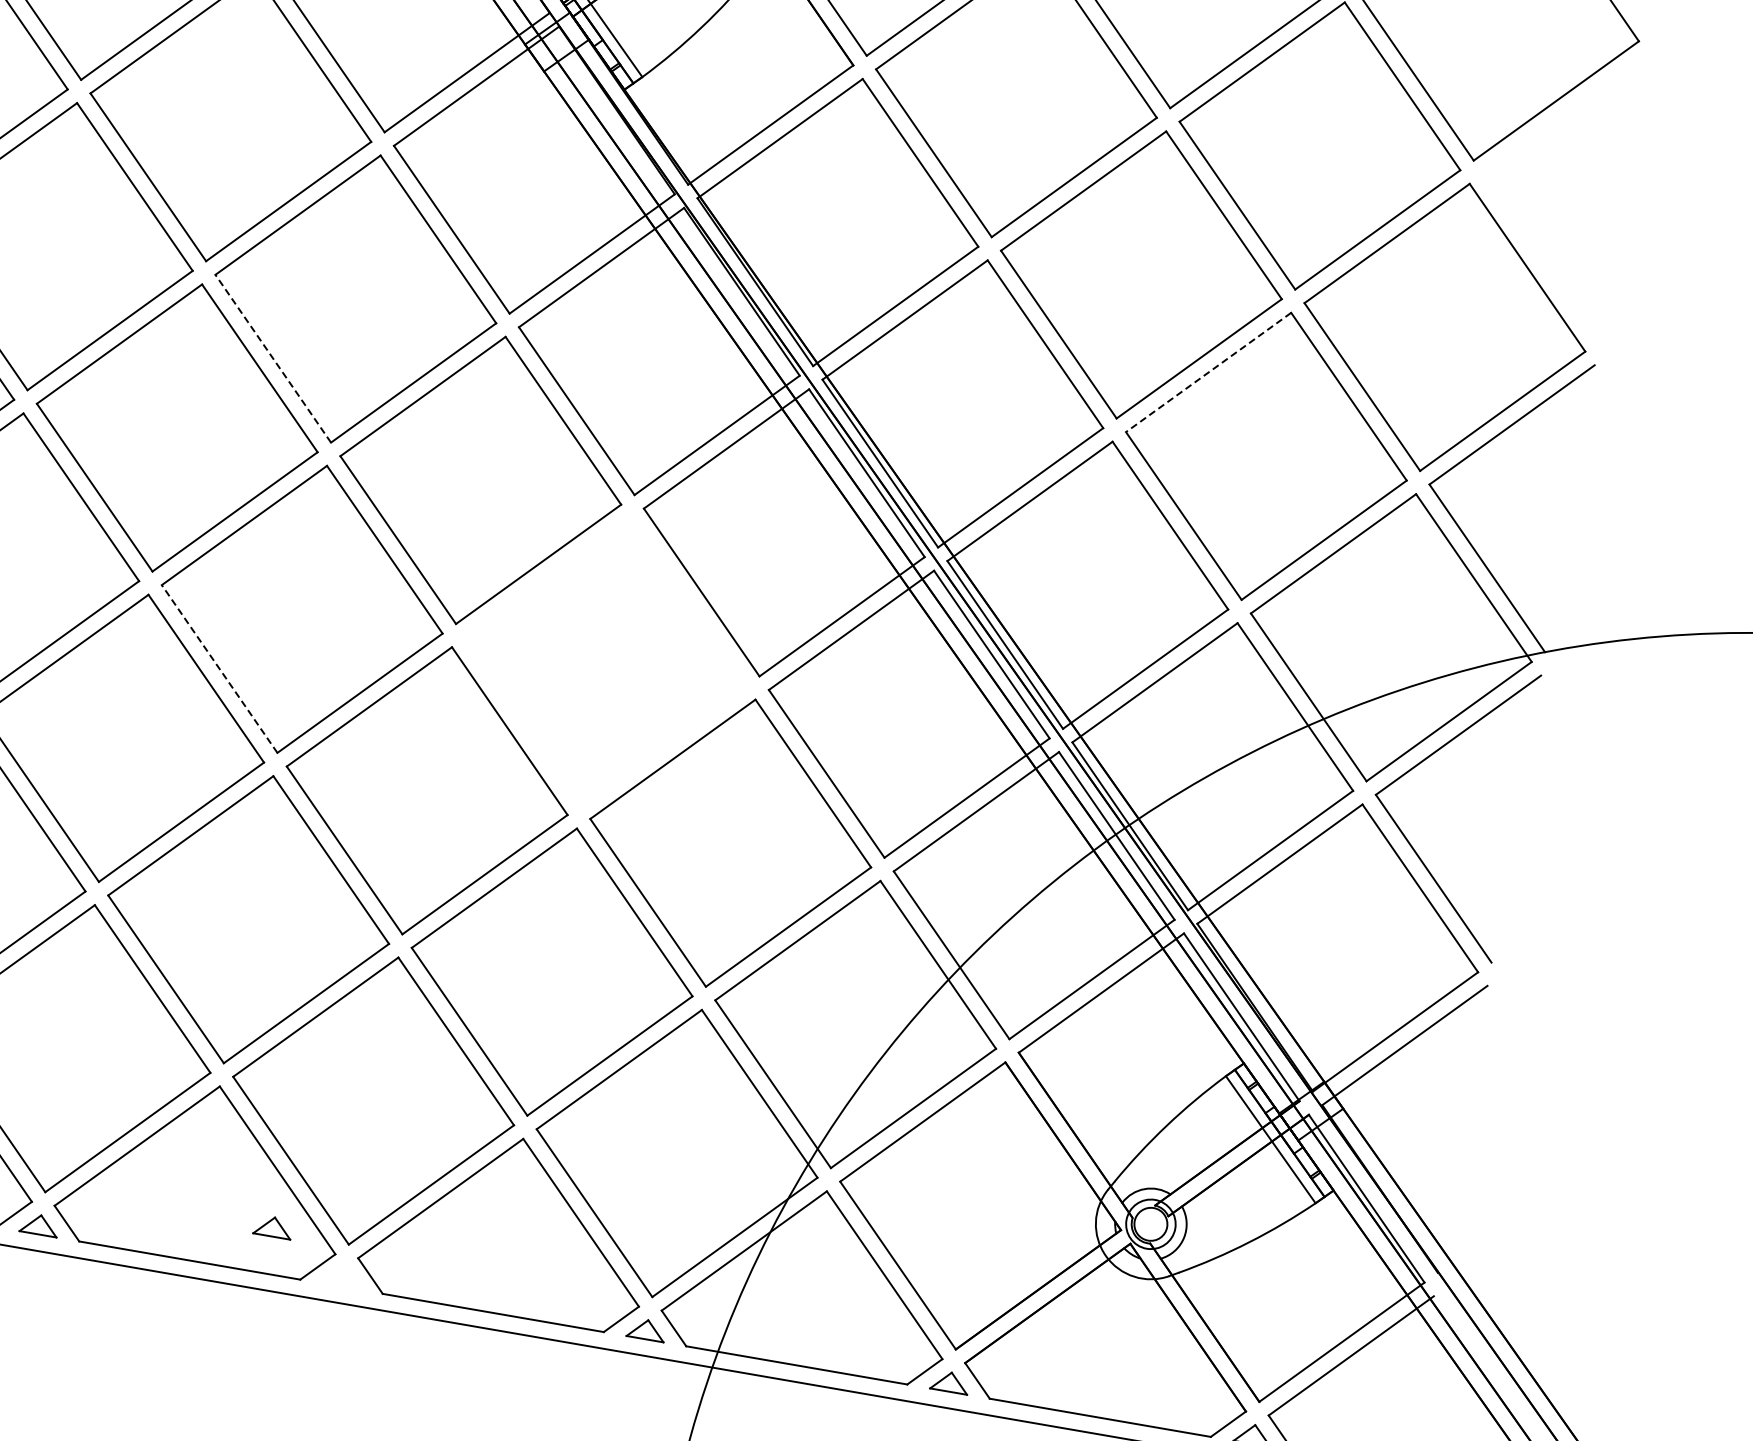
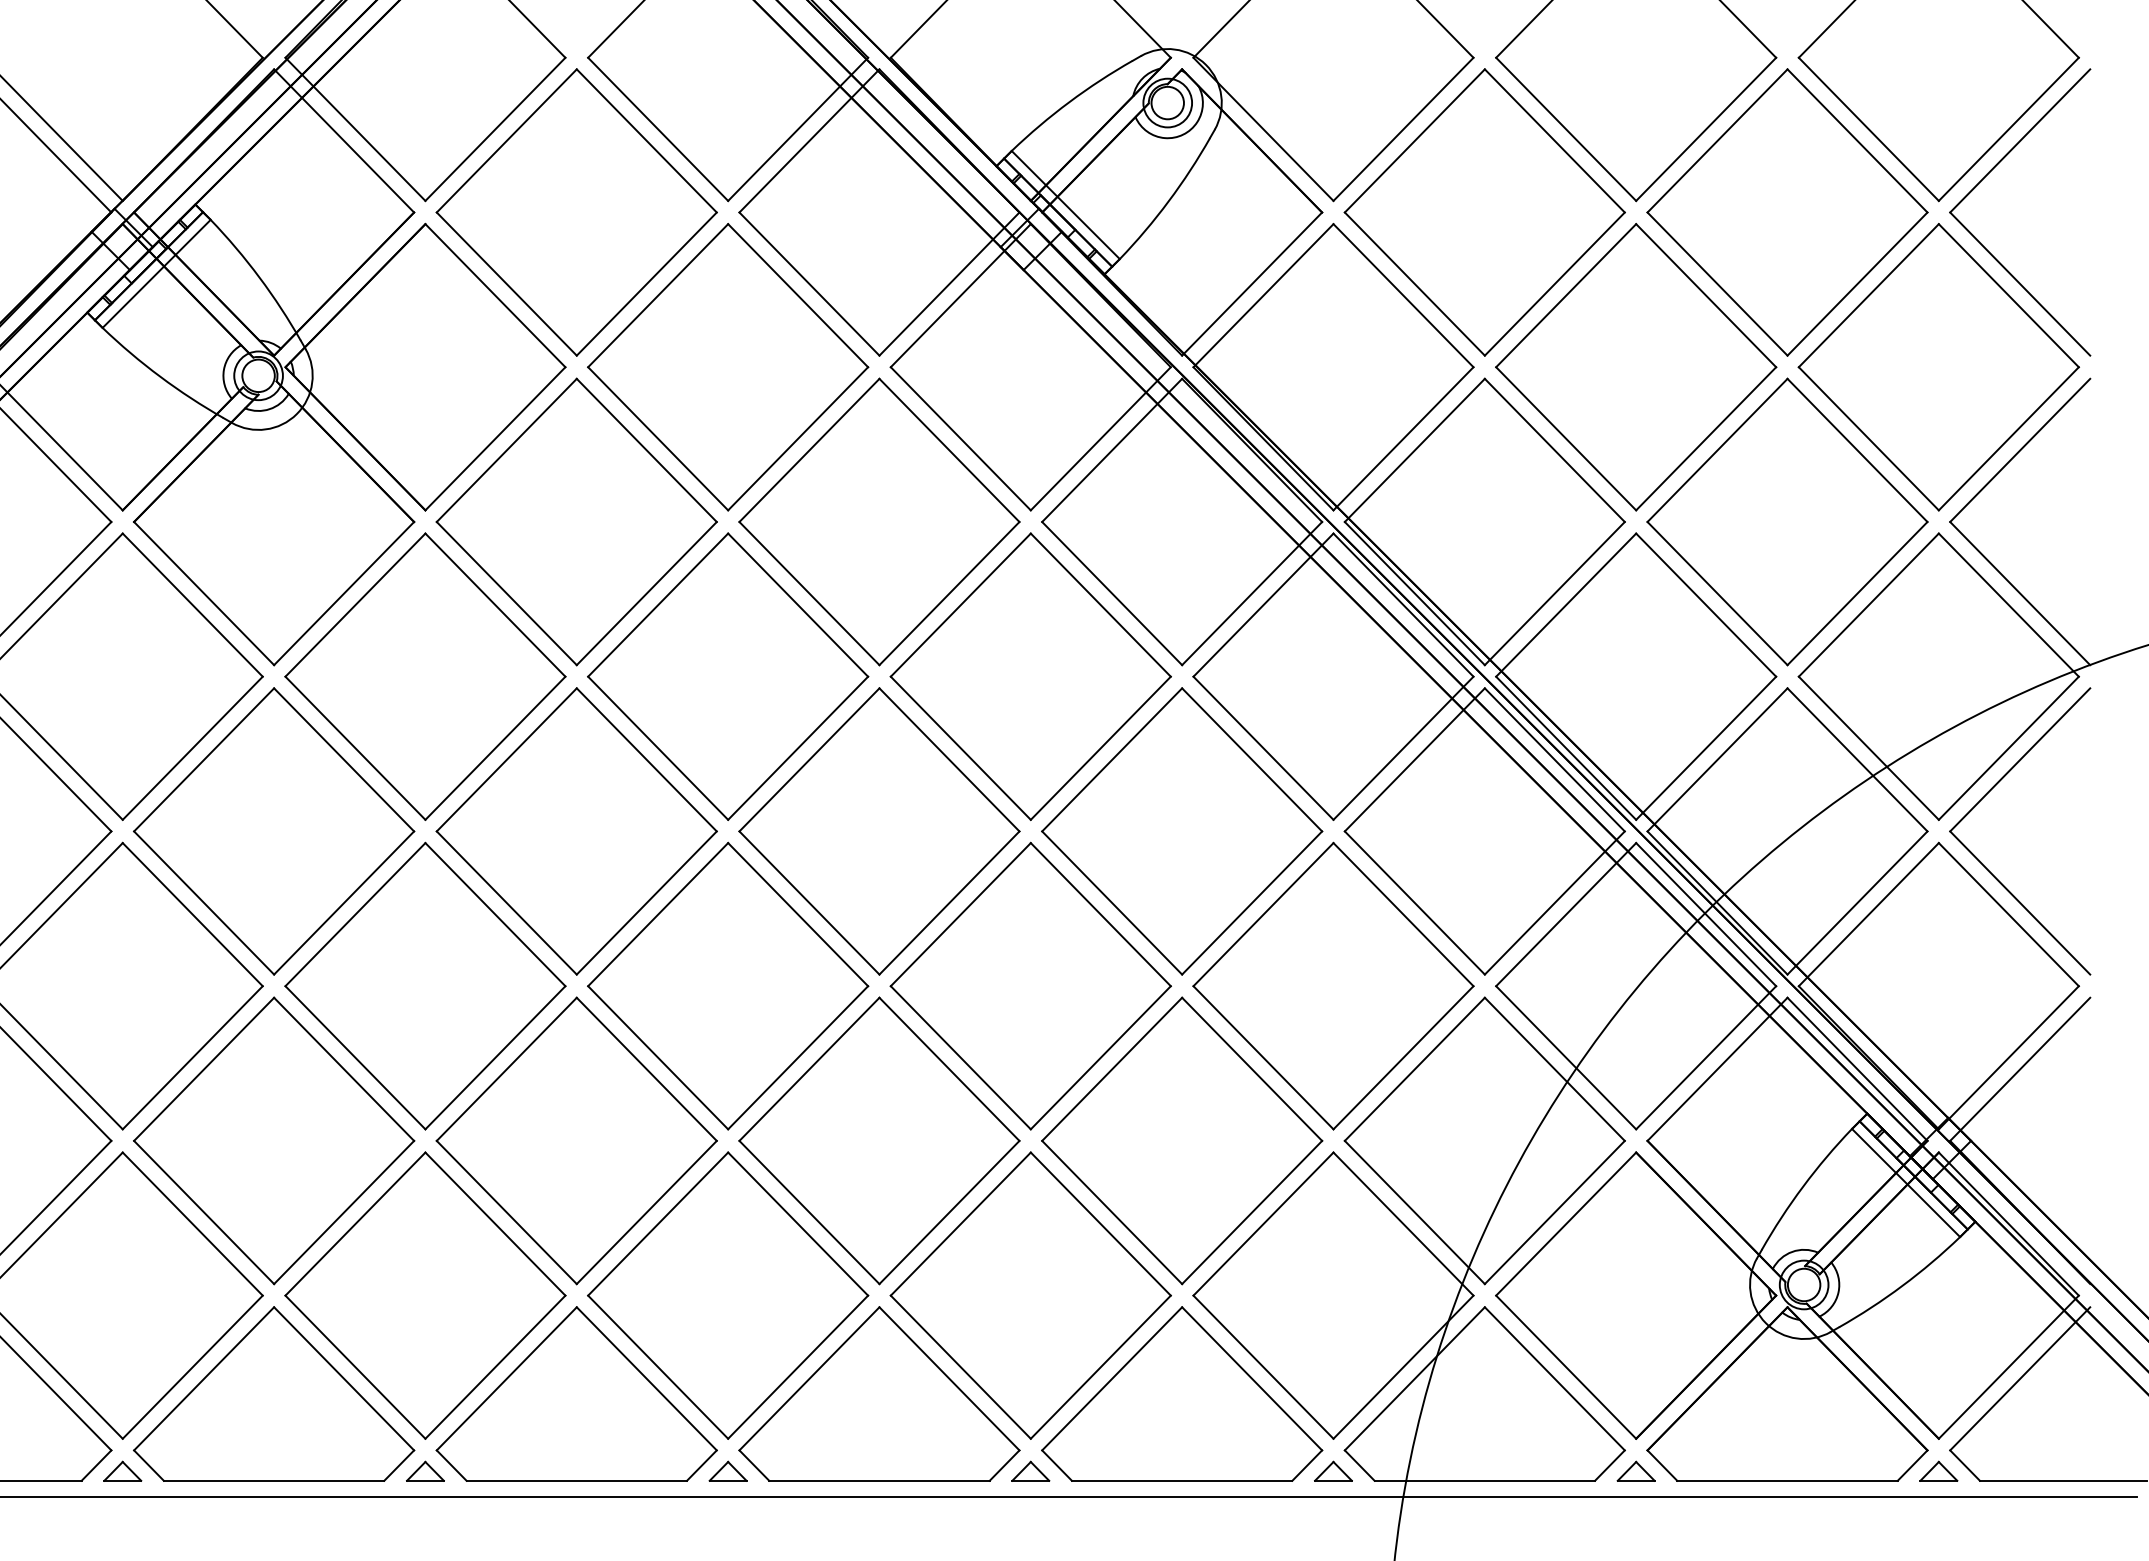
part: (1524, 145) -> (1985, 177), added
line: (273, 358) -> (809, 593), dashed -> solid
line: (1208, 372) -> (1717, 450), dashed -> solid
part: (606, 661) -> (1182, 831), added
line: (219, 668) -> (809, 902), dashed -> solid
part: (273, 1226) -> (1030, 1470), moved

